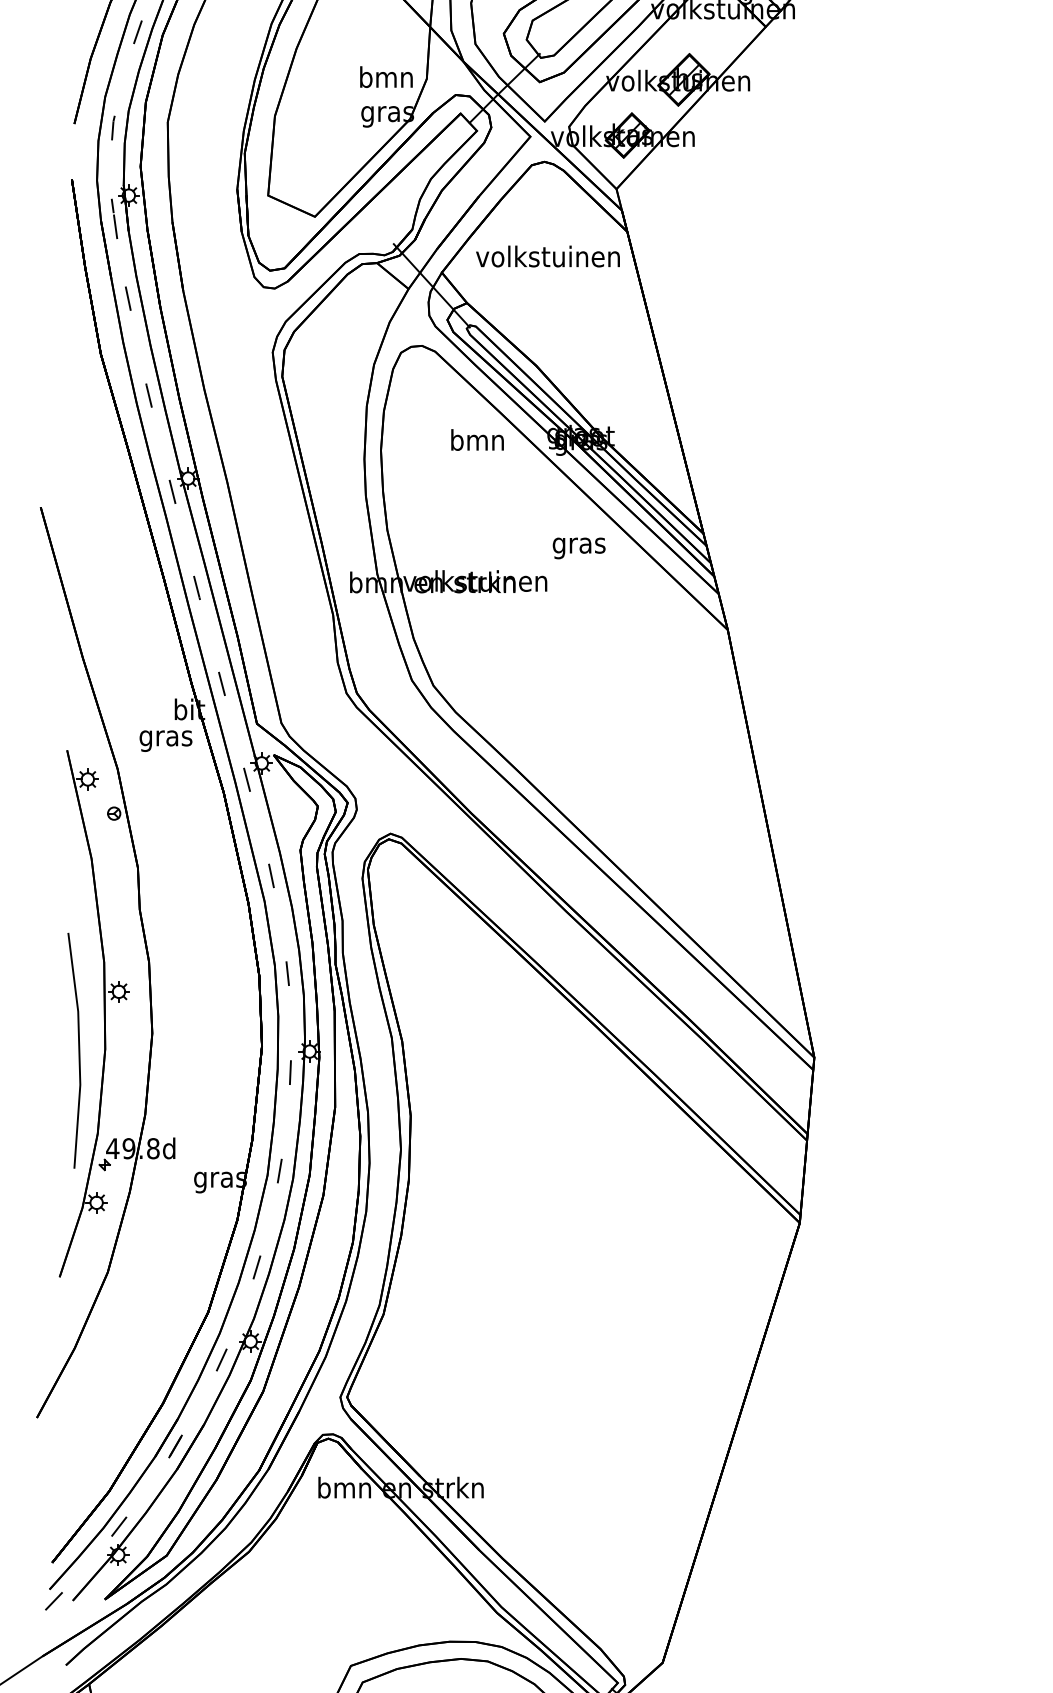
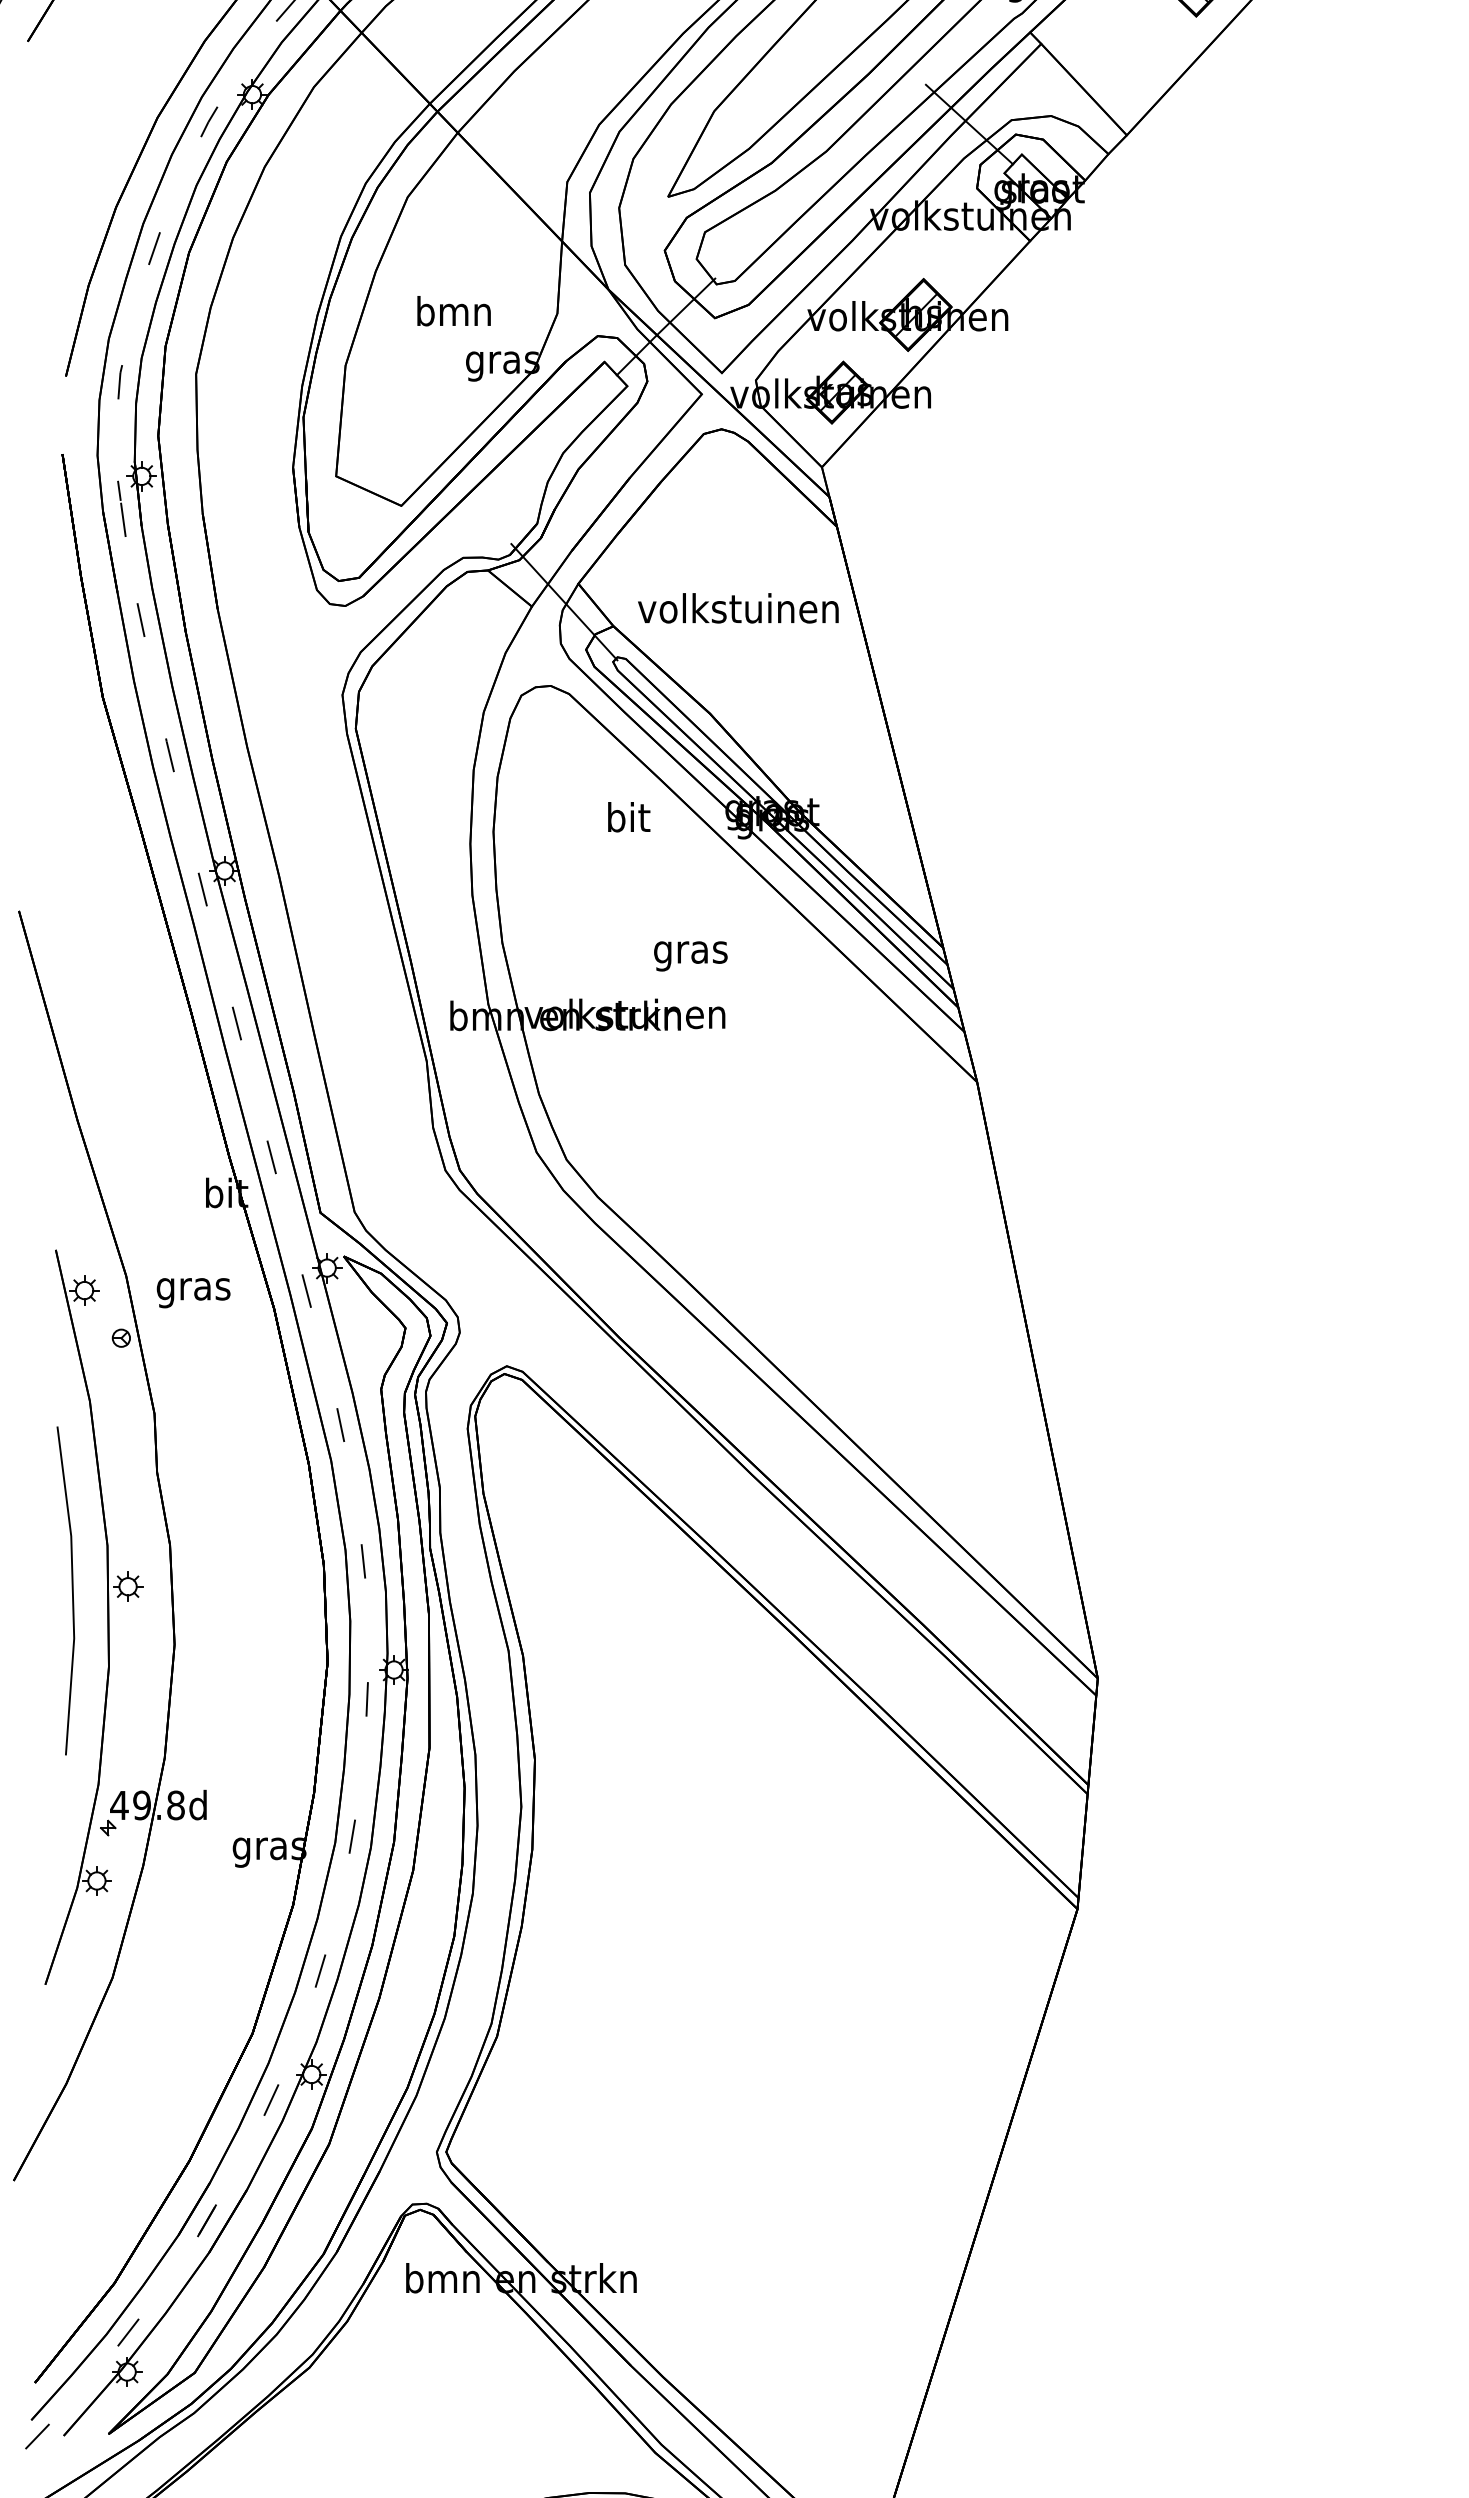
text: (386, 77) -> (453, 311), moved
text: (548, 256) -> (738, 608), moved
text: (477, 440) -> (627, 817), bmn -> bit
text: (578, 548) -> (690, 956), moved
text: (165, 741) -> (193, 1293), moved
line: (78, 1050) -> (71, 1590), moved

